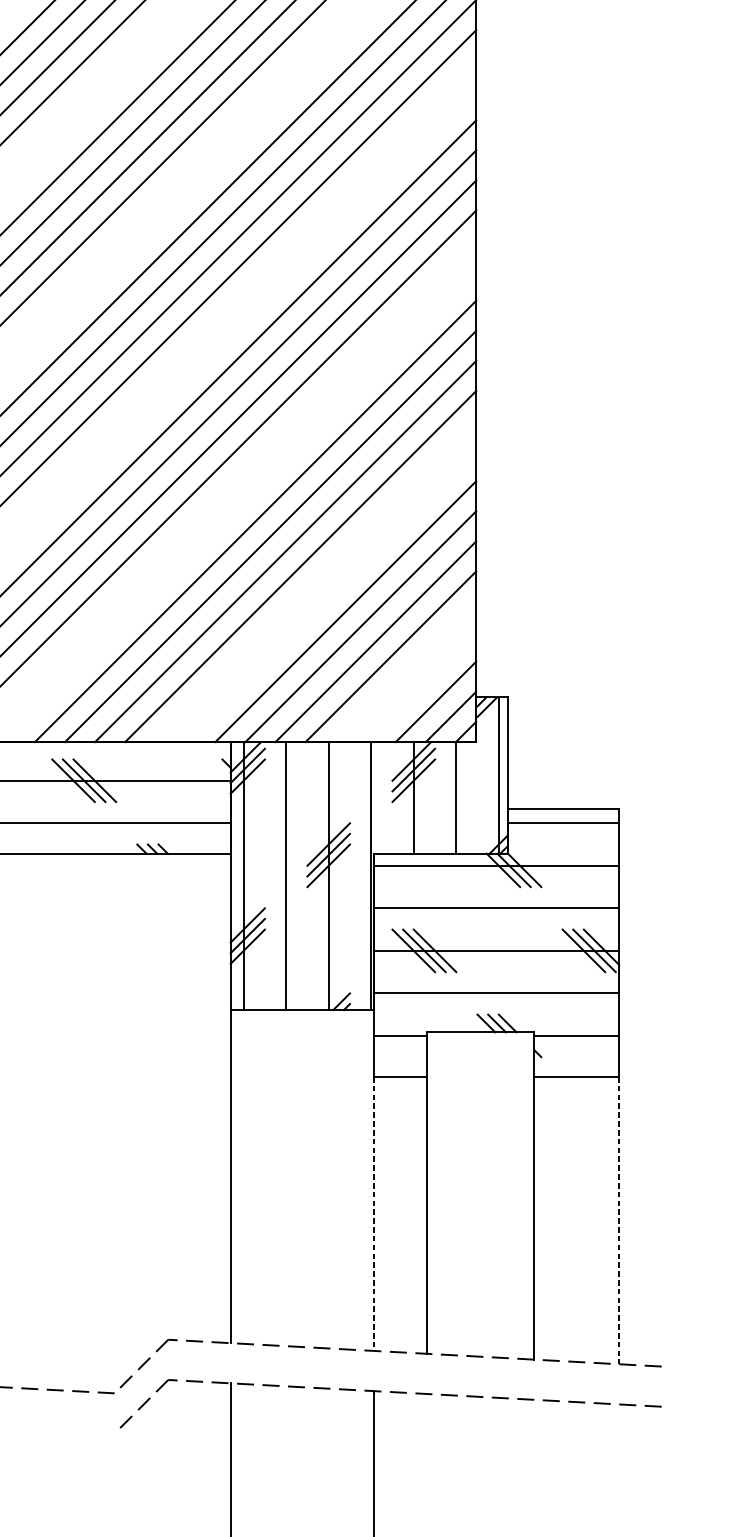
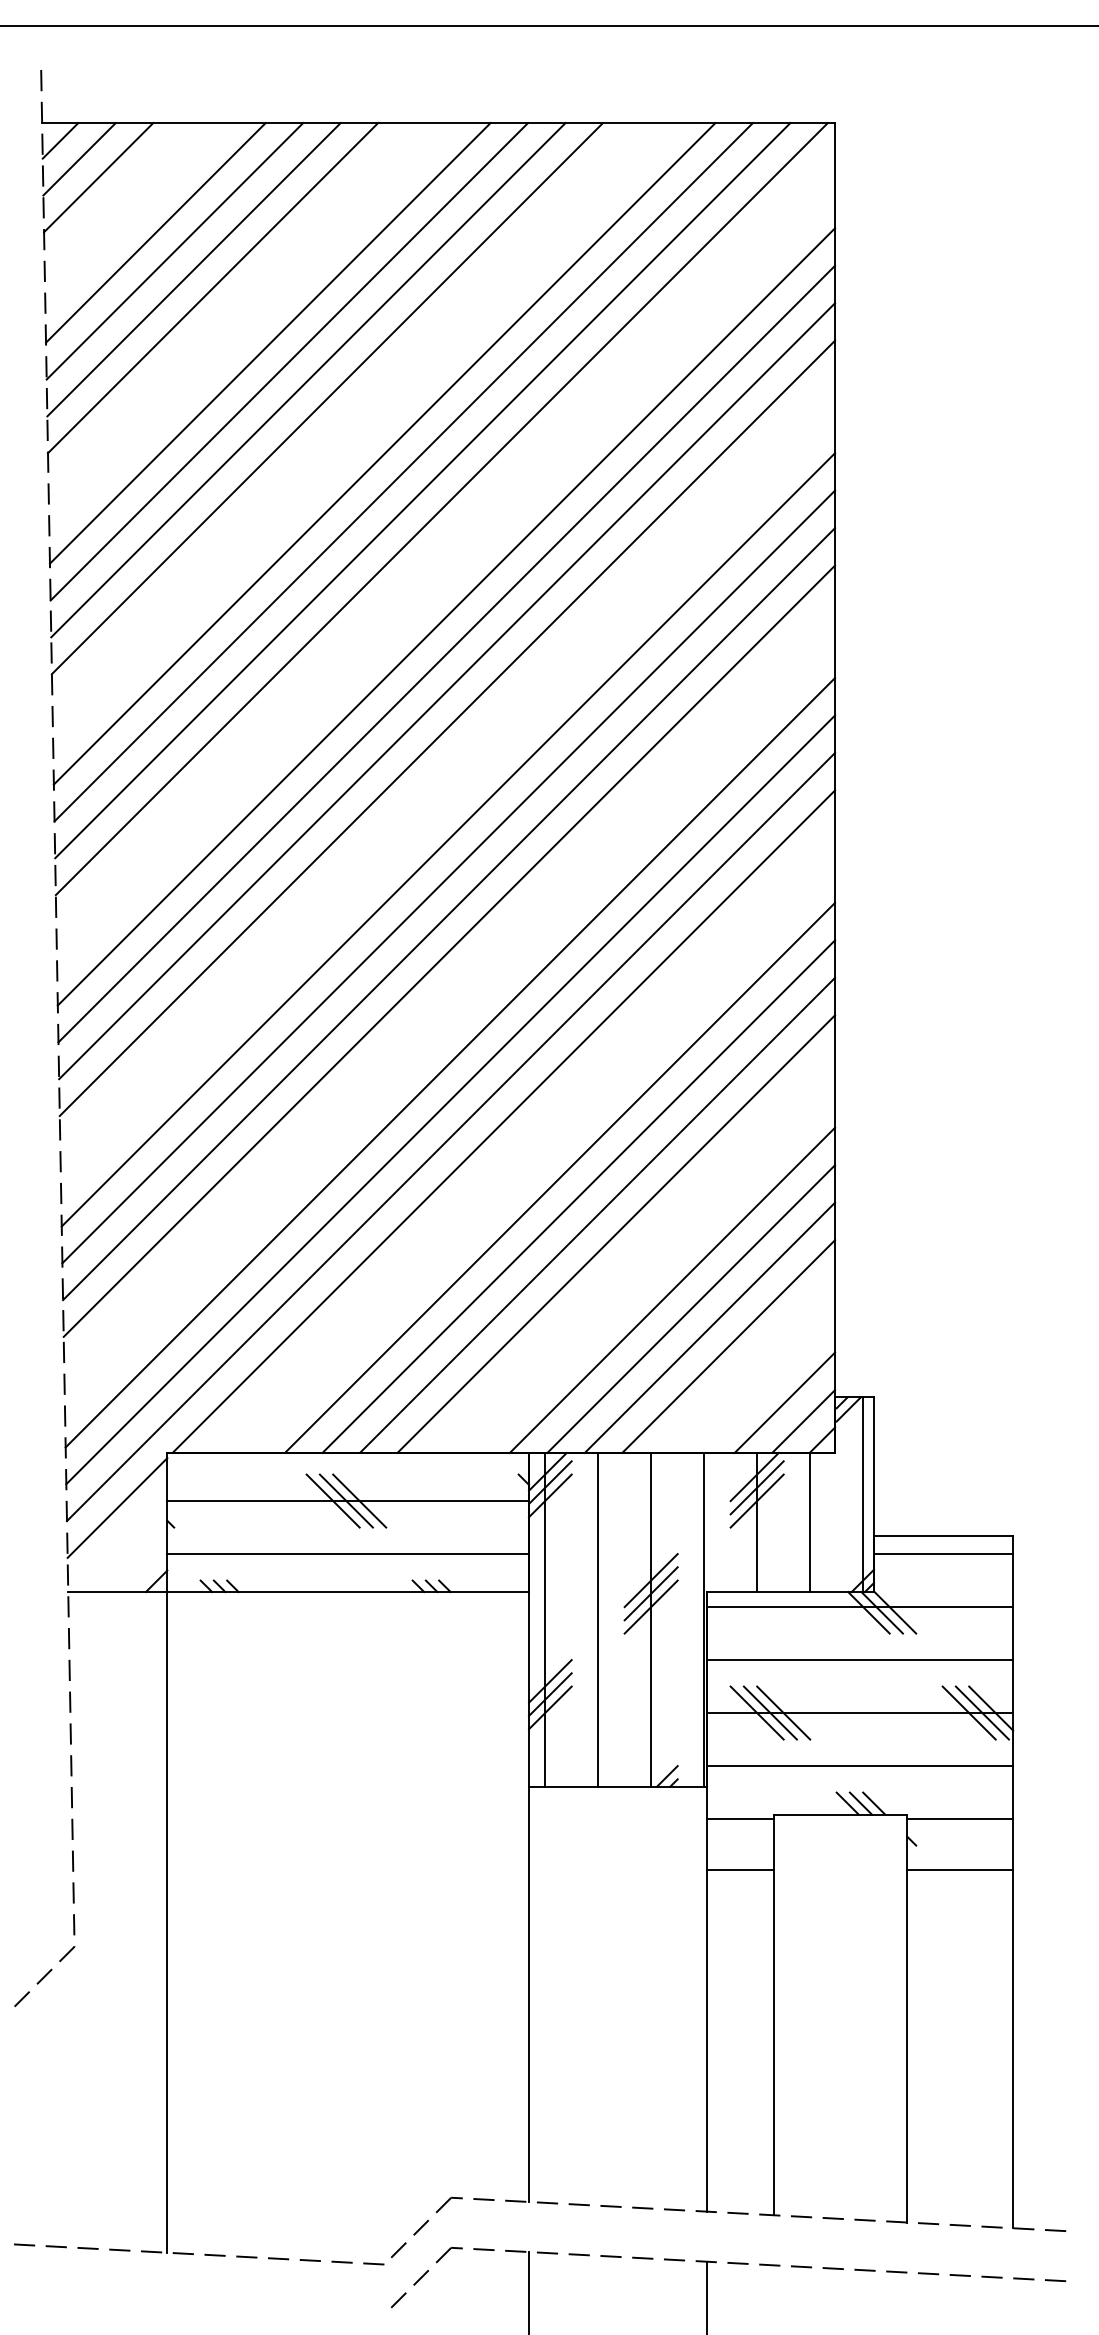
line: (373, 1213) -> (707, 2040), dashed -> solid
line: (619, 1220) -> (1013, 2049), dashed -> solid

